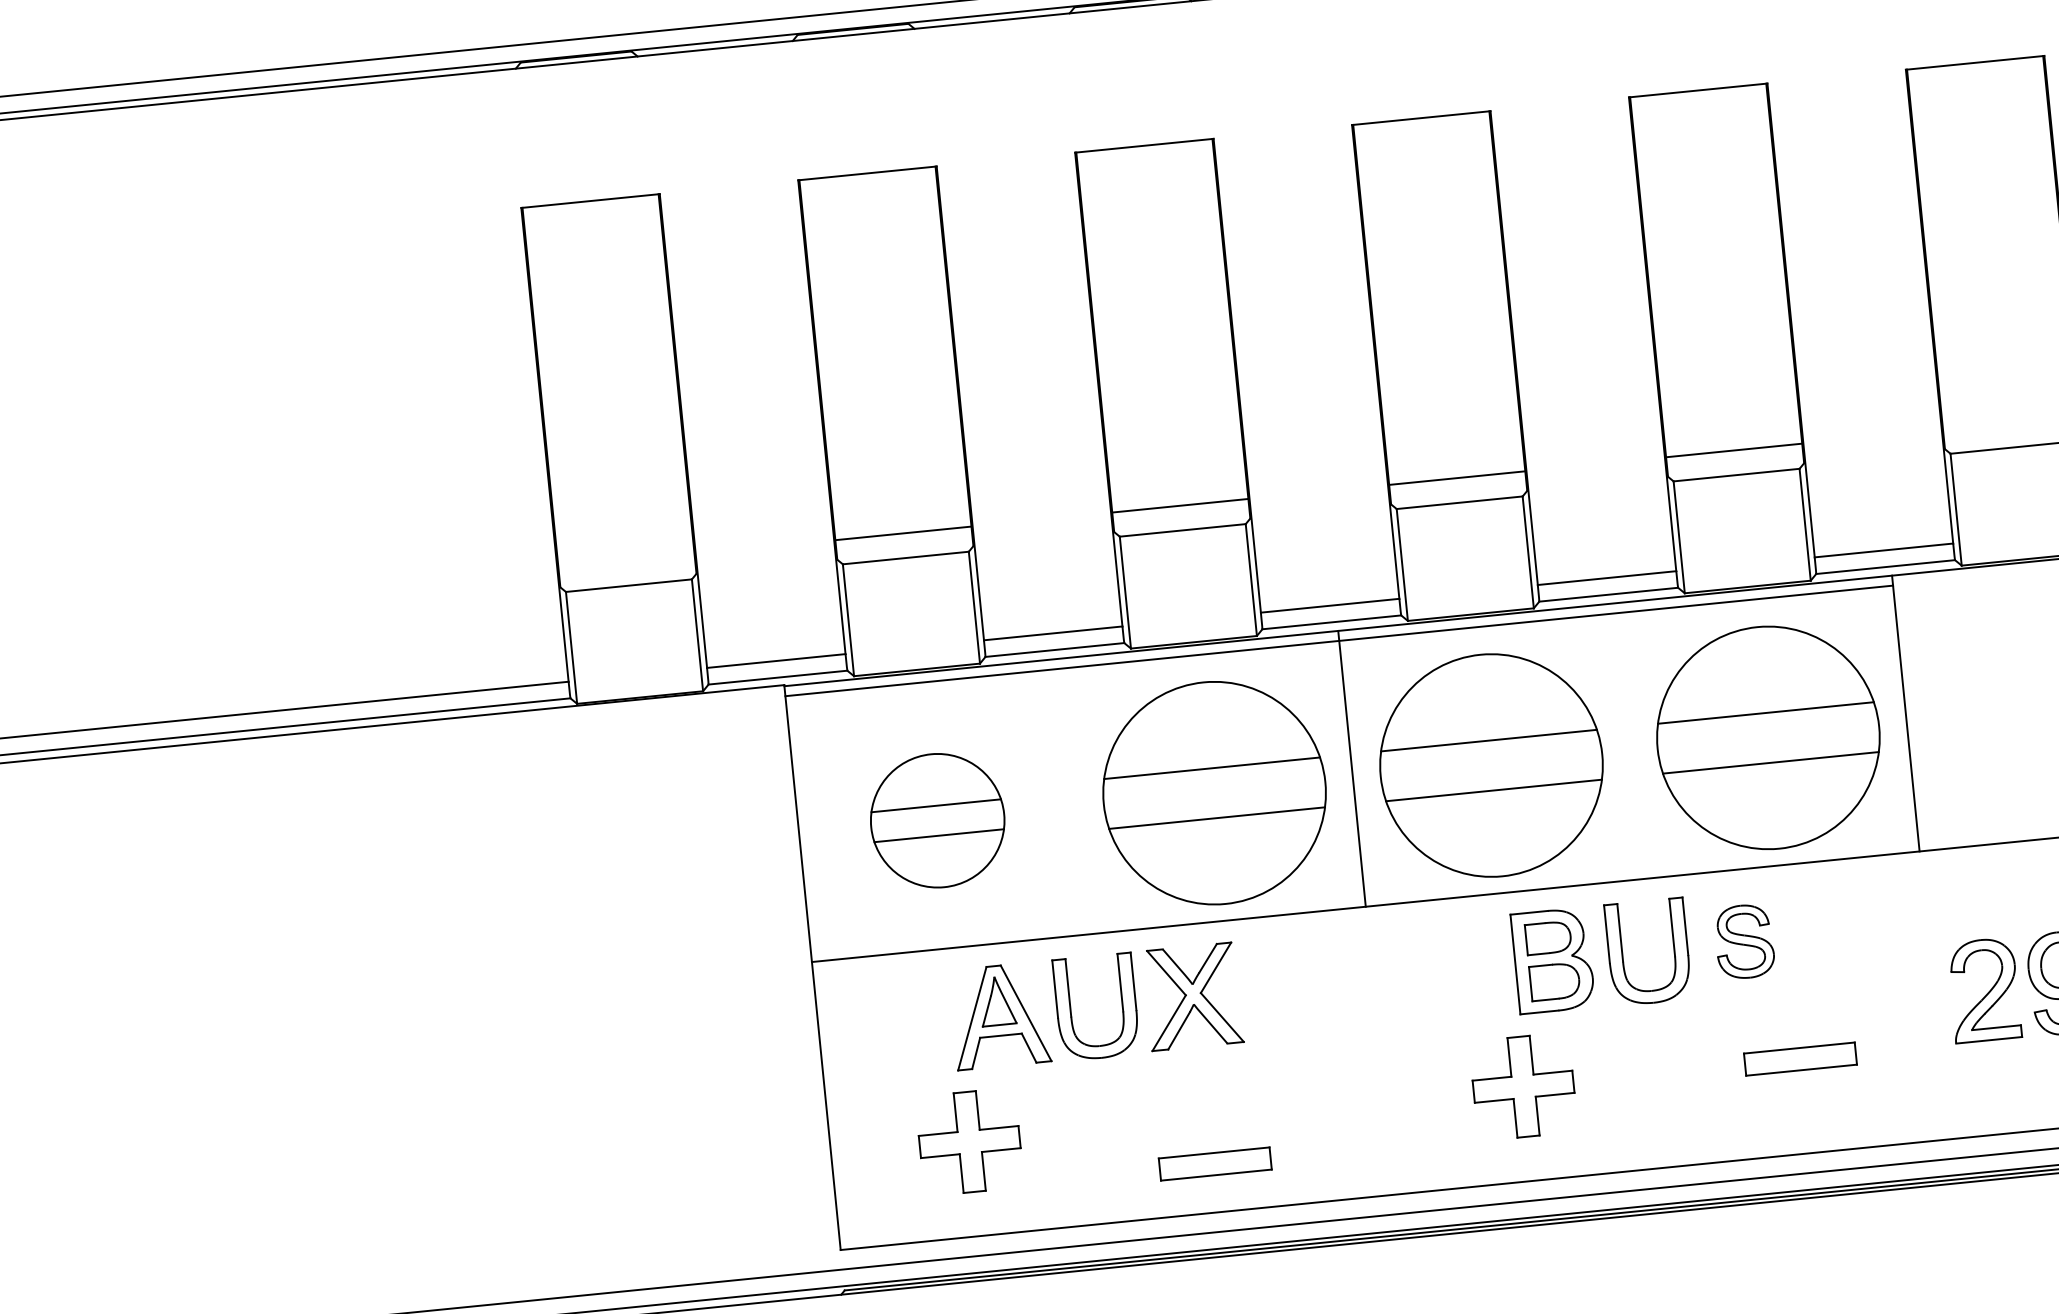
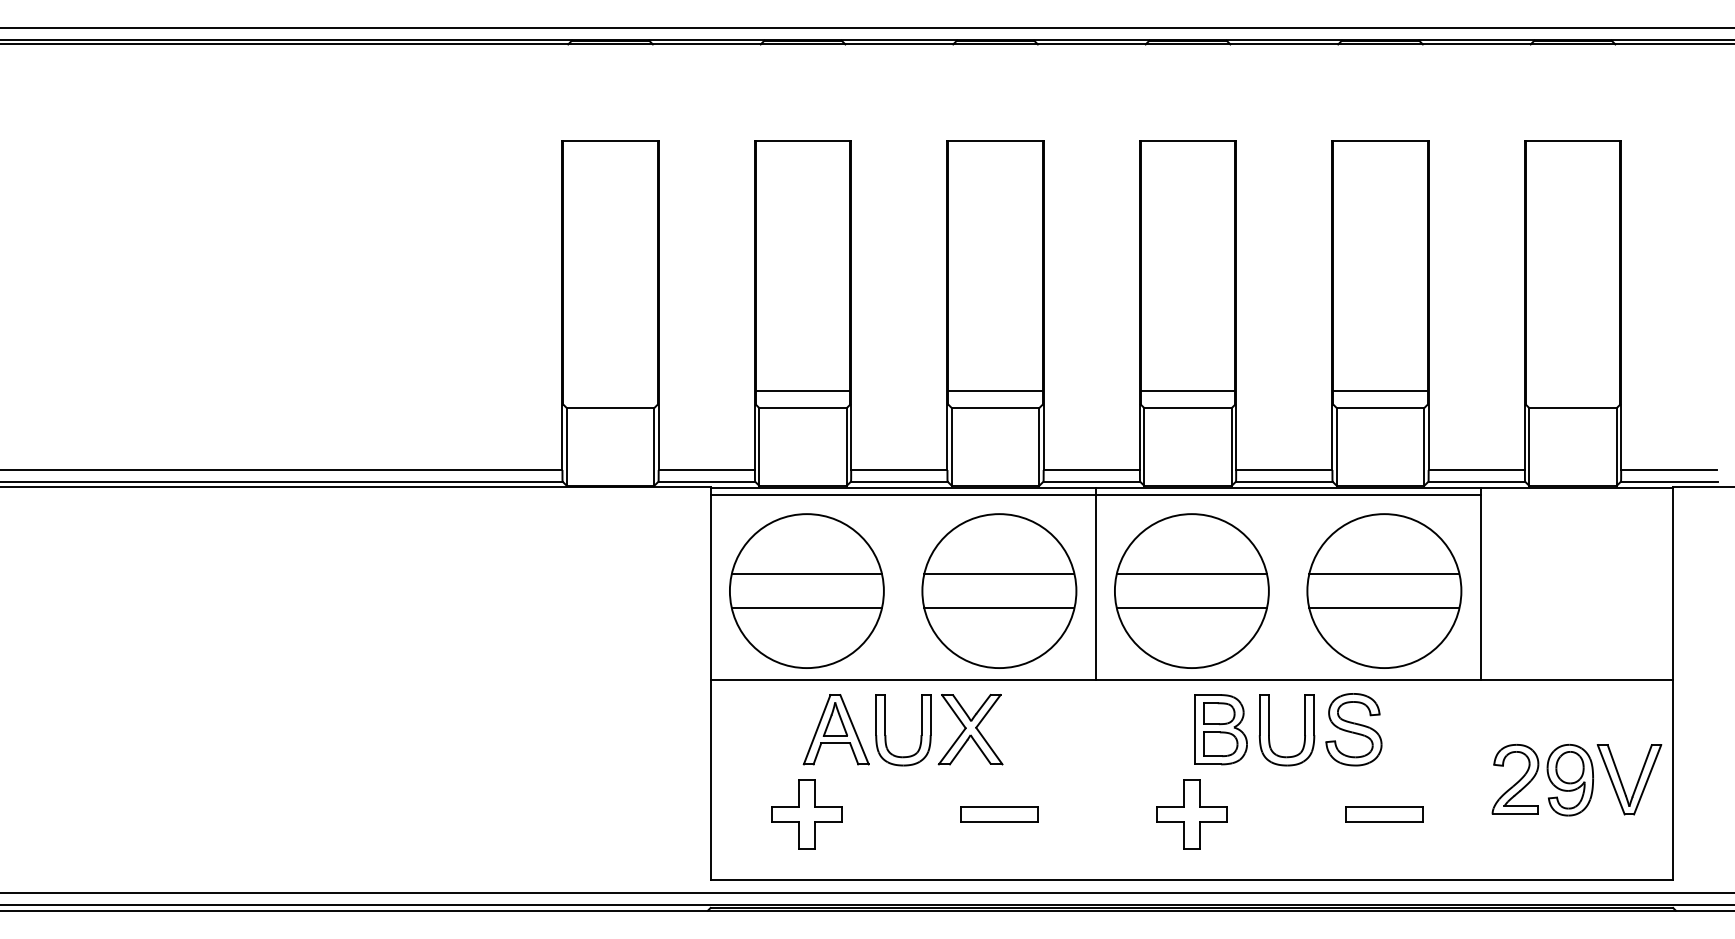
part: (937, 820) -> (806, 590), size x1.67
part: (1743, 941) -> (1353, 729), size x1.43
part: (1215, 1164) -> (999, 814), moved

